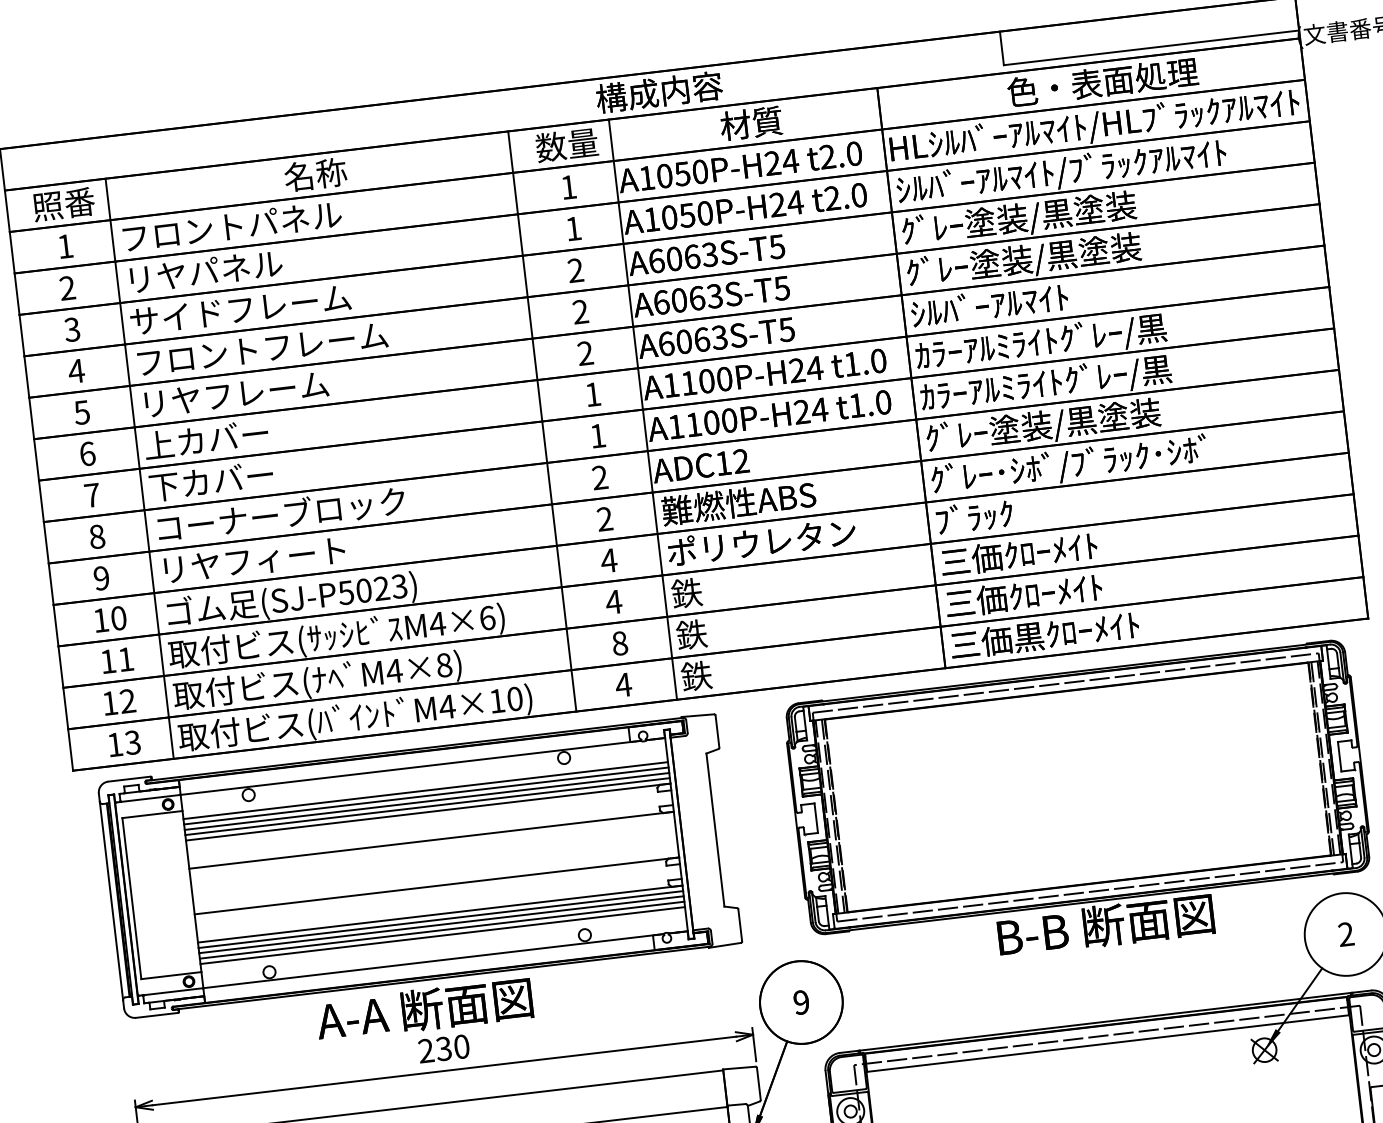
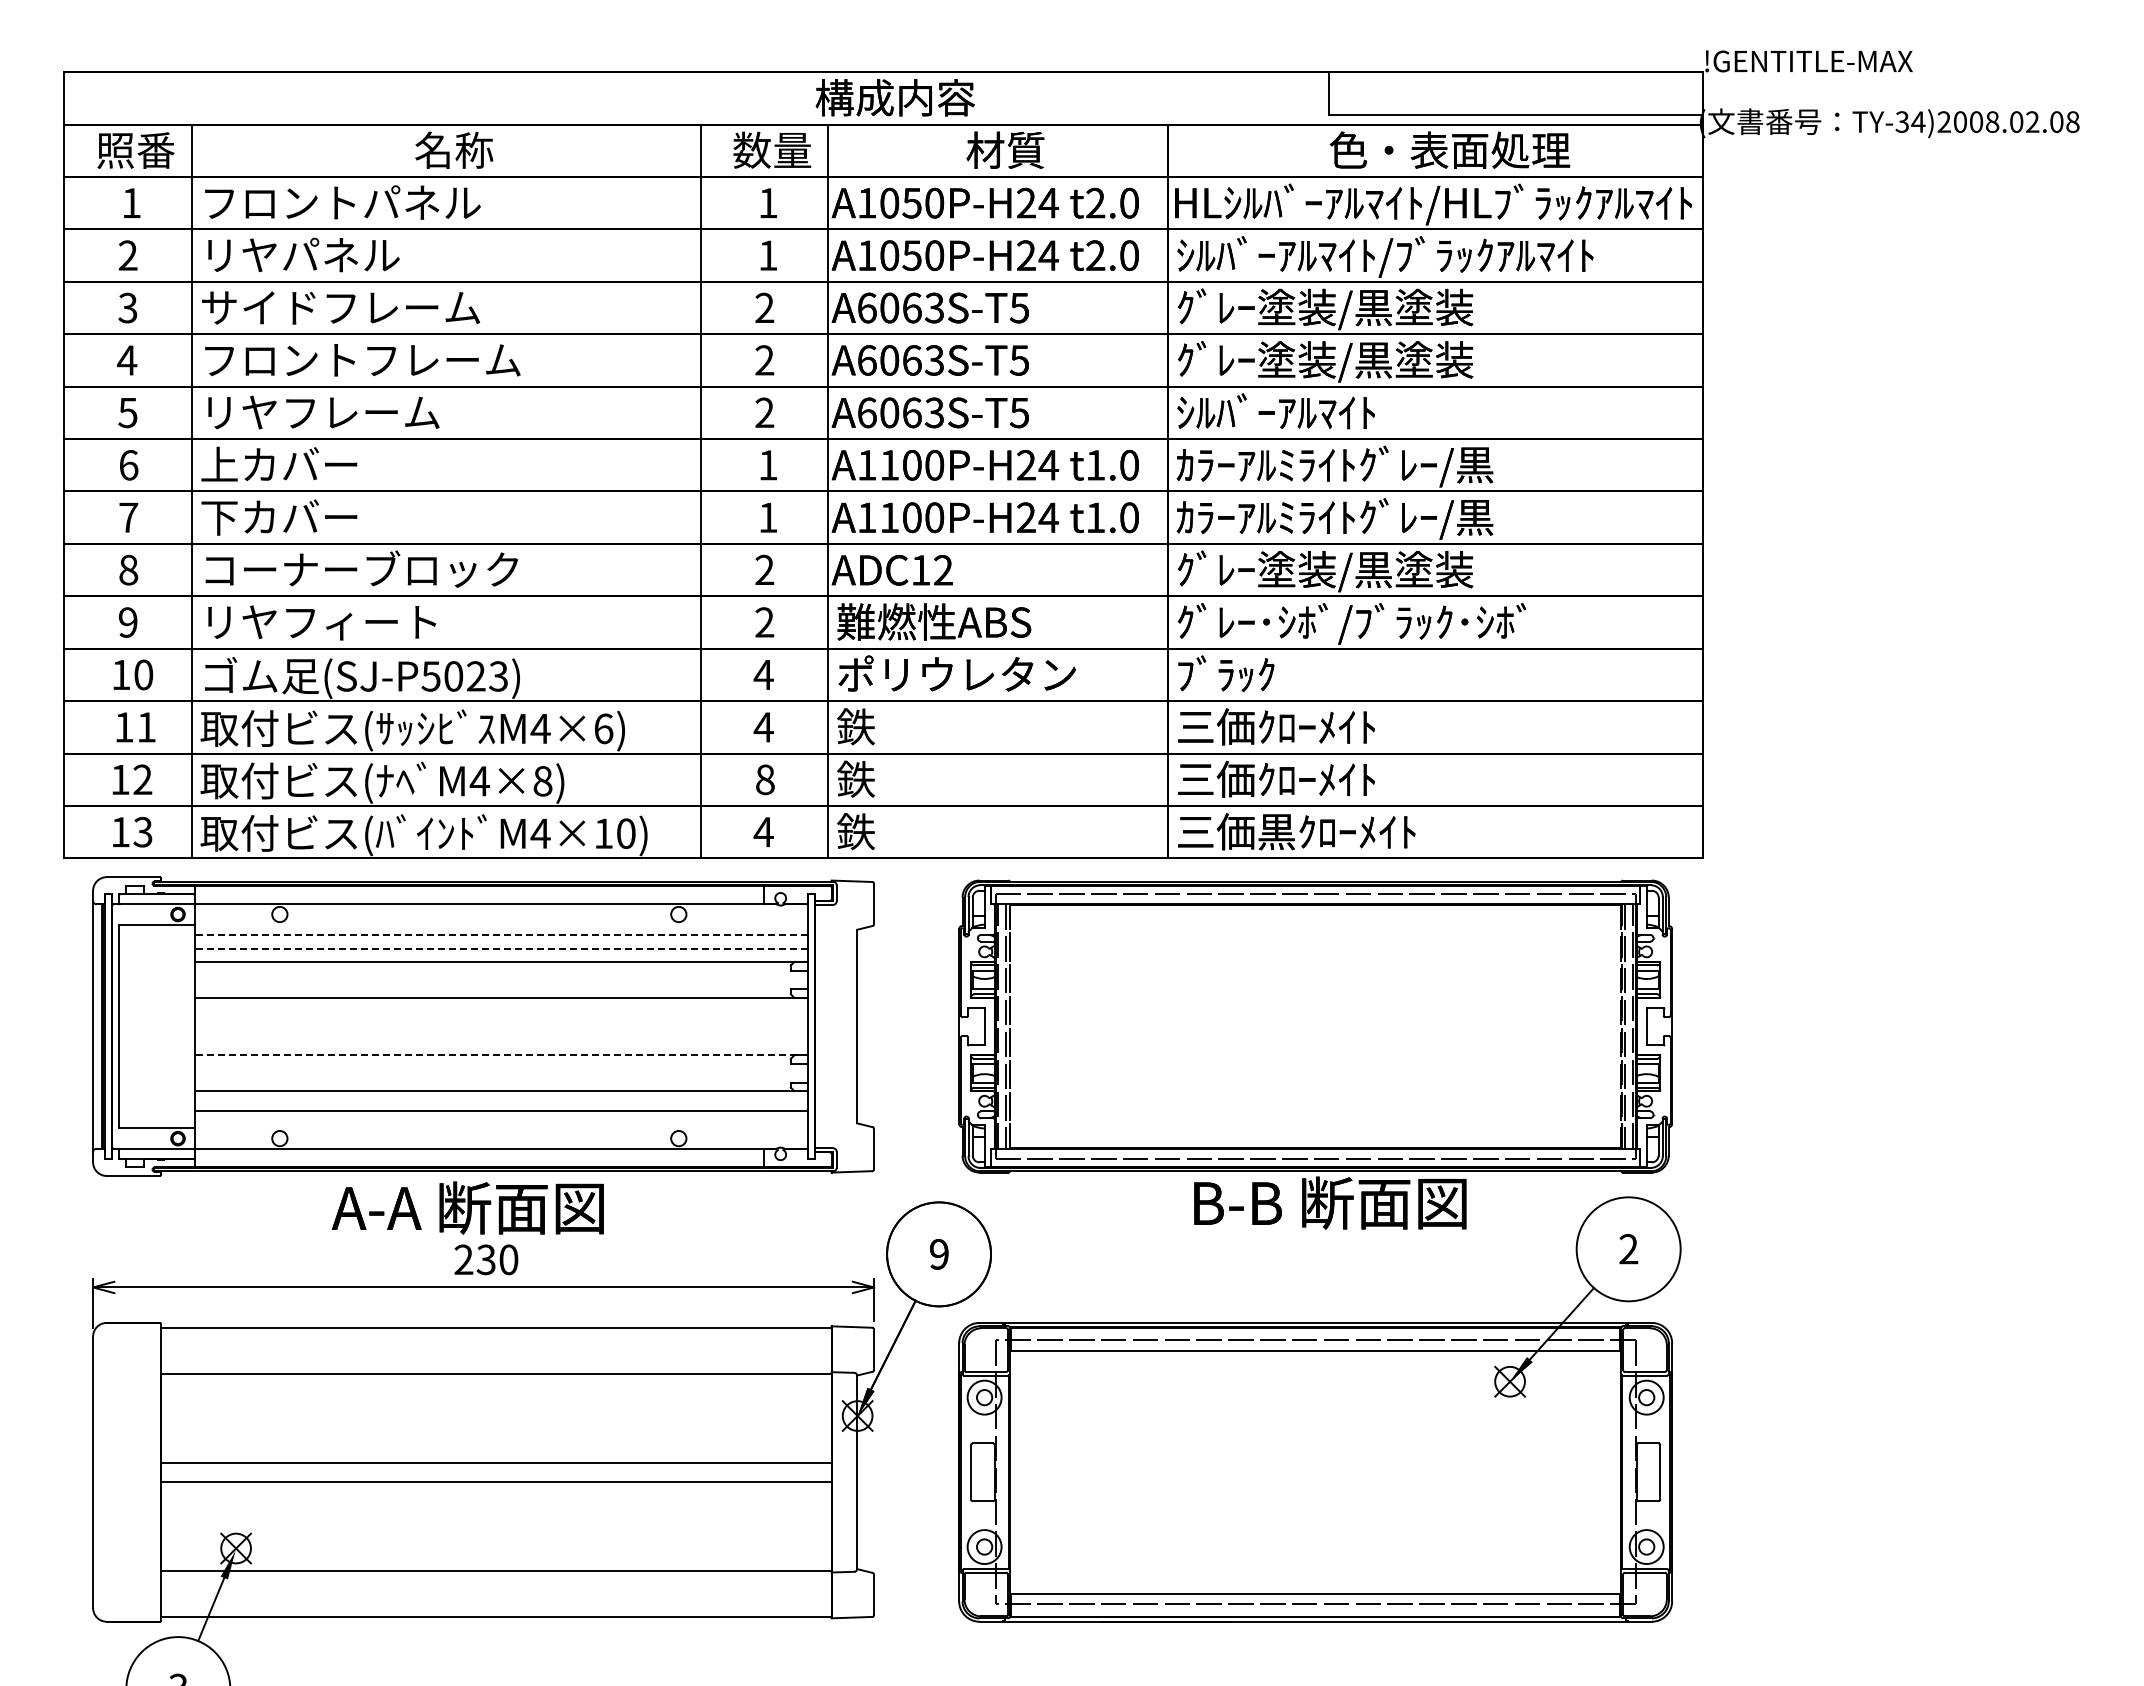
line: (424, 790) -> (500, 934), solid -> dashed
line: (425, 795) -> (500, 941), removed
line: (426, 801) -> (500, 948), solid -> dashed
line: (426, 806) -> (500, 955), removed
line: (436, 886) -> (500, 1055), solid -> dashed
line: (440, 920) -> (500, 1098), removed
line: (440, 924) -> (500, 1104), removed
line: (442, 935) -> (500, 1118), removed

